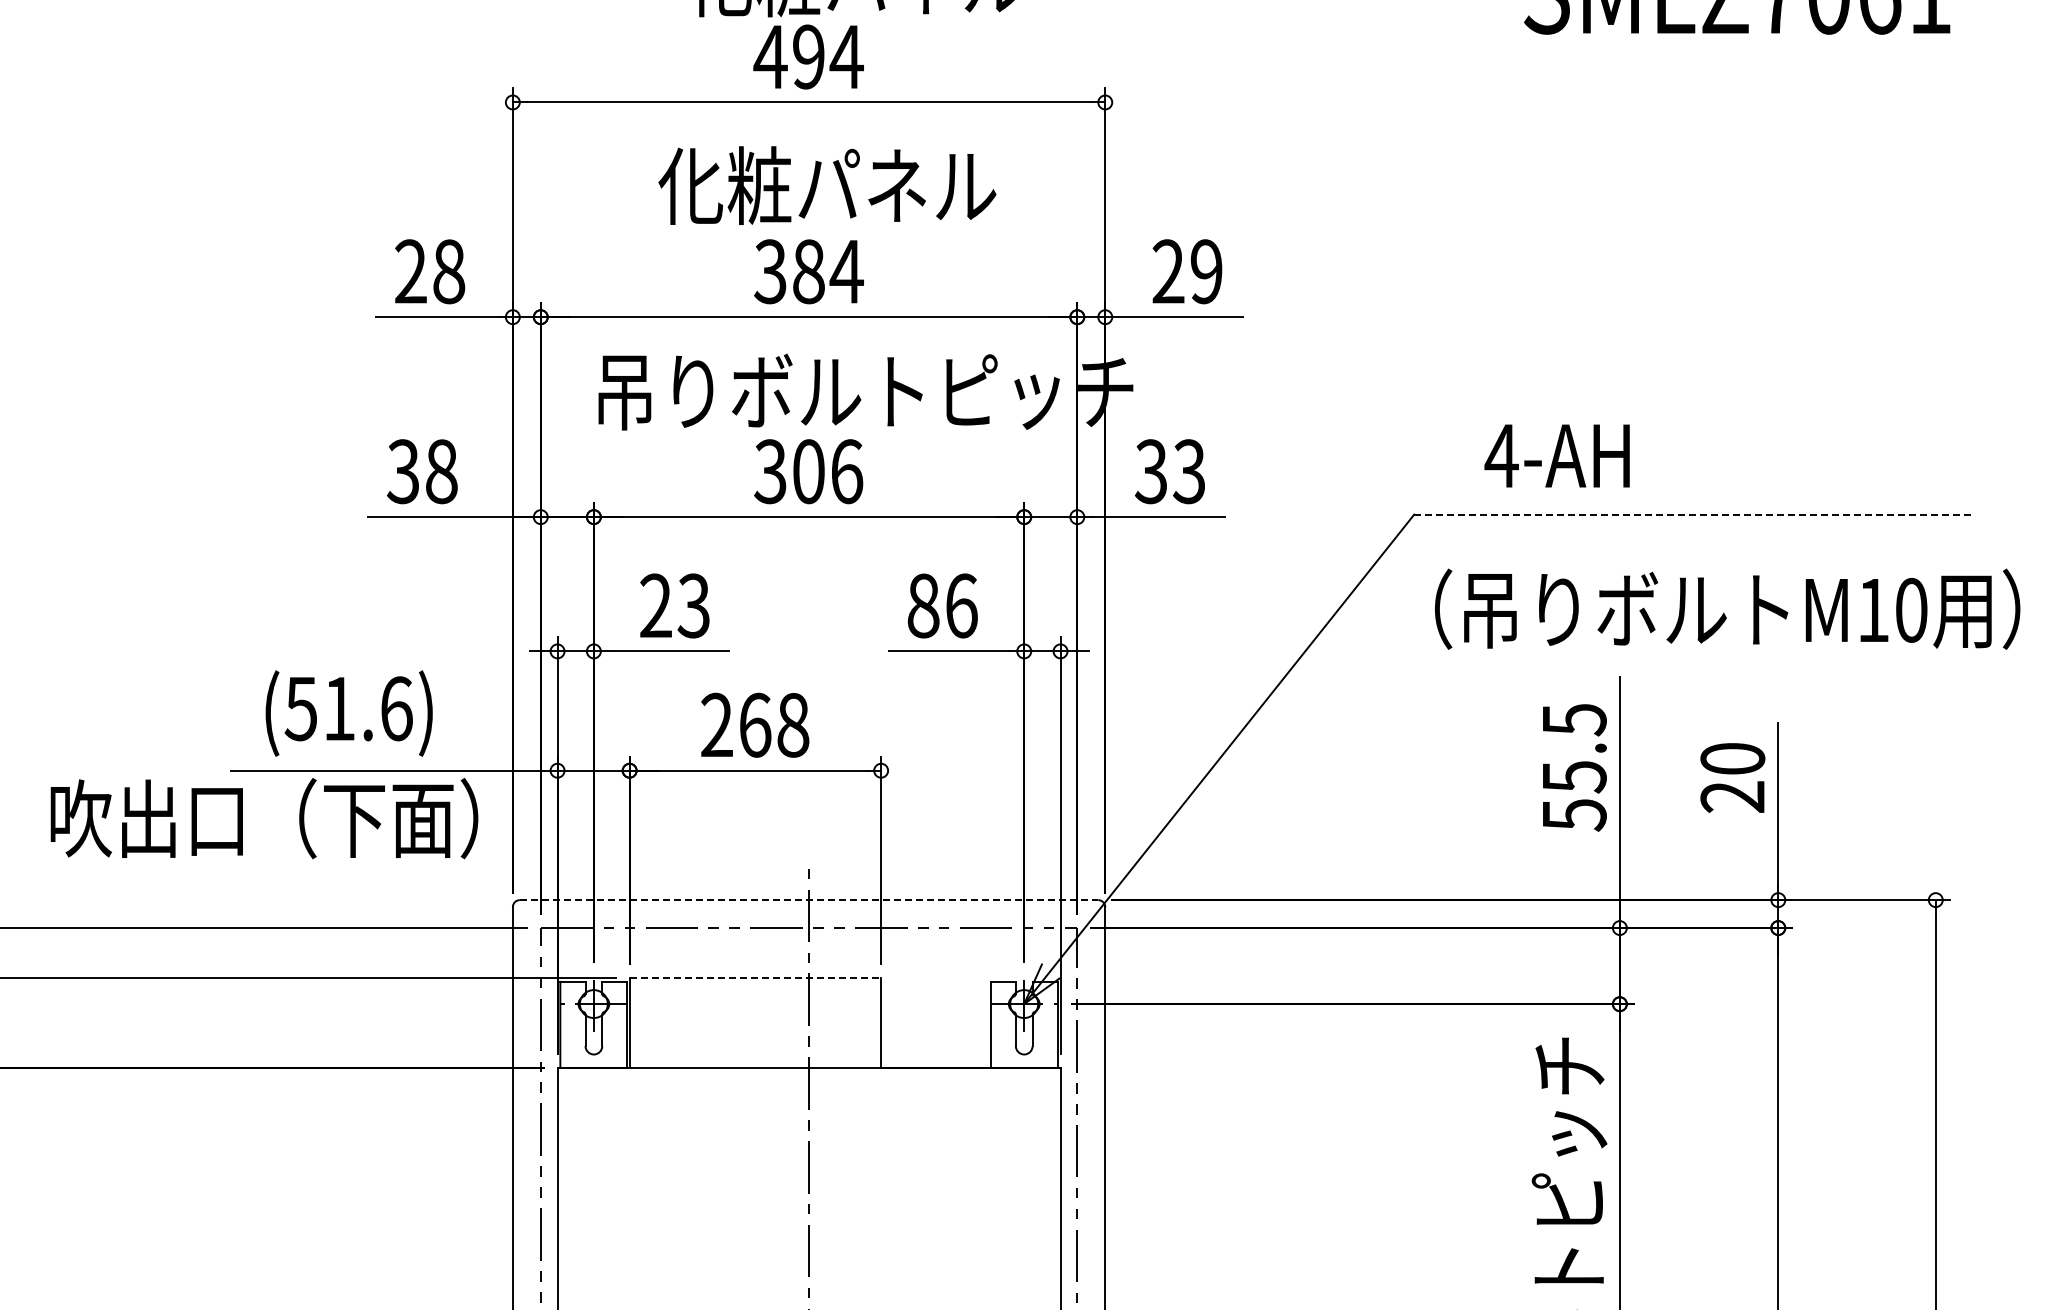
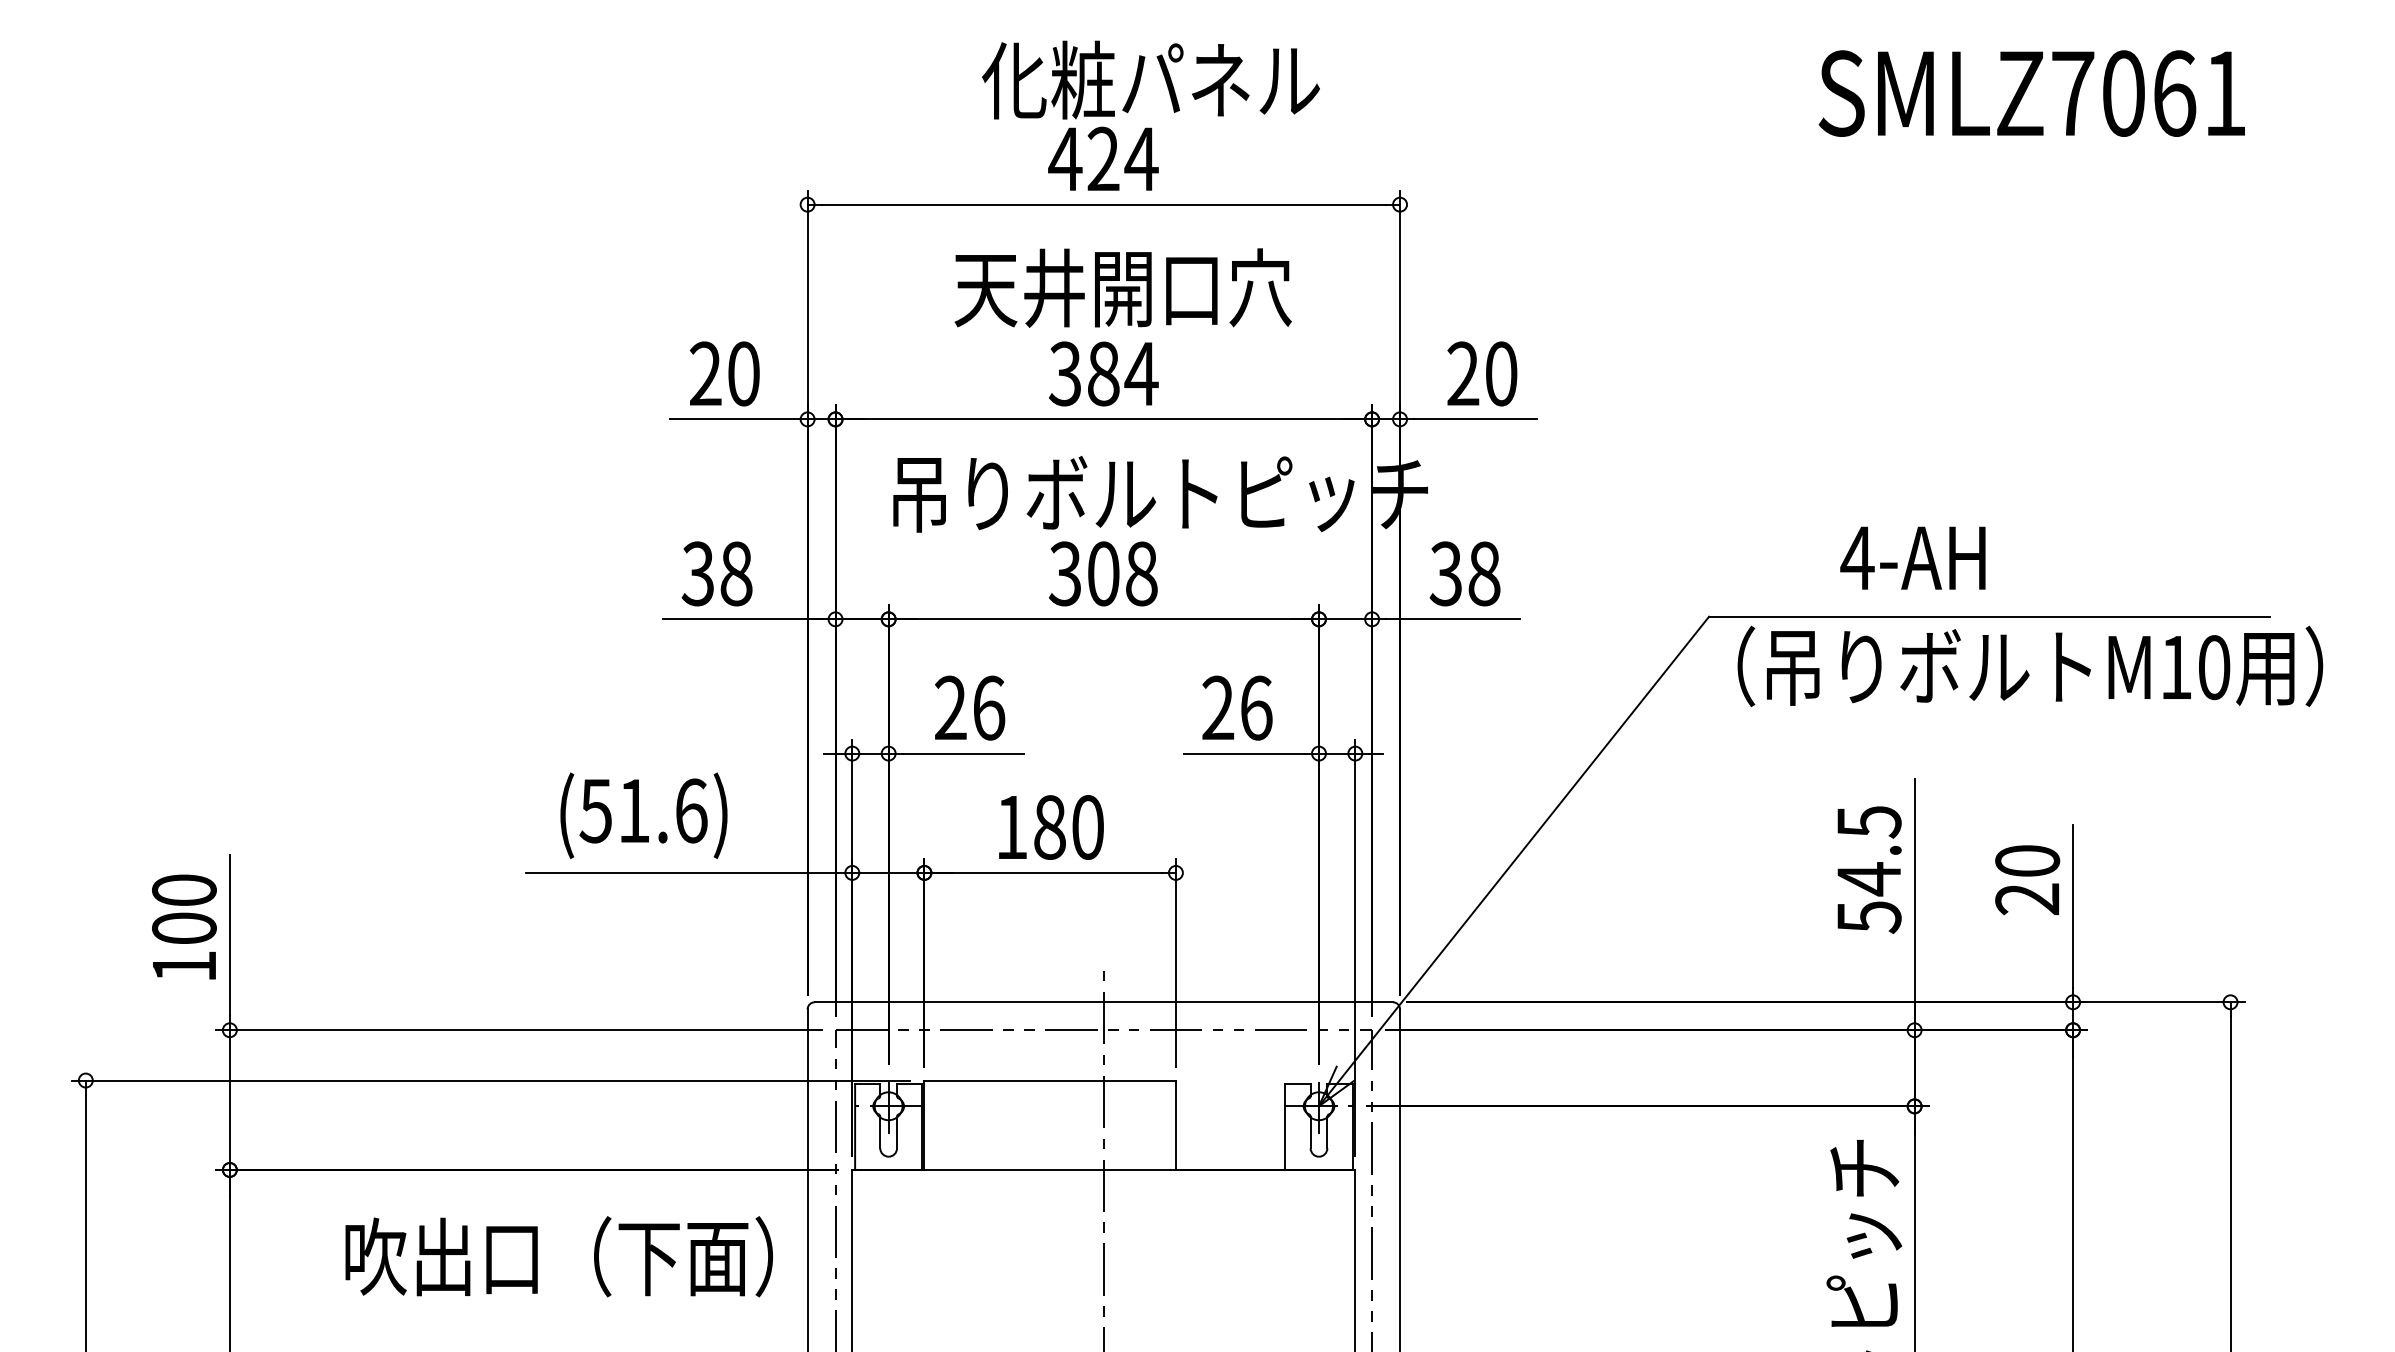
text: (808, 57) -> (1103, 159), 494 -> 424
text: (827, 185) -> (1122, 287), 化粧パネル -> 天井開口穴
text: (448, 271) -> (743, 373), 28 -> 20
text: (1206, 271) -> (1501, 373), 29 -> 20
text: (1556, 455) -> (1912, 557), moved
text: (846, 471) -> (1141, 573), 306 -> 308
text: (1188, 471) -> (1483, 573), 33 -> 38
line: (1694, 514) -> (1989, 616), dashed -> solid
text: (693, 605) -> (988, 707), 23 -> 26
text: (923, 605) -> (1218, 707), 86 -> 26
text: (1727, 608) -> (2030, 665), moved
text: (755, 725) -> (1050, 827), 268 -> 180
text: (1574, 777) -> (1869, 879), 55.5 -> 54.5
text: (263, 818) -> (558, 1256), moved
line: (809, 900) -> (1104, 1002), dashed -> solid
line: (755, 978) -> (1050, 1080), dashed -> solid

